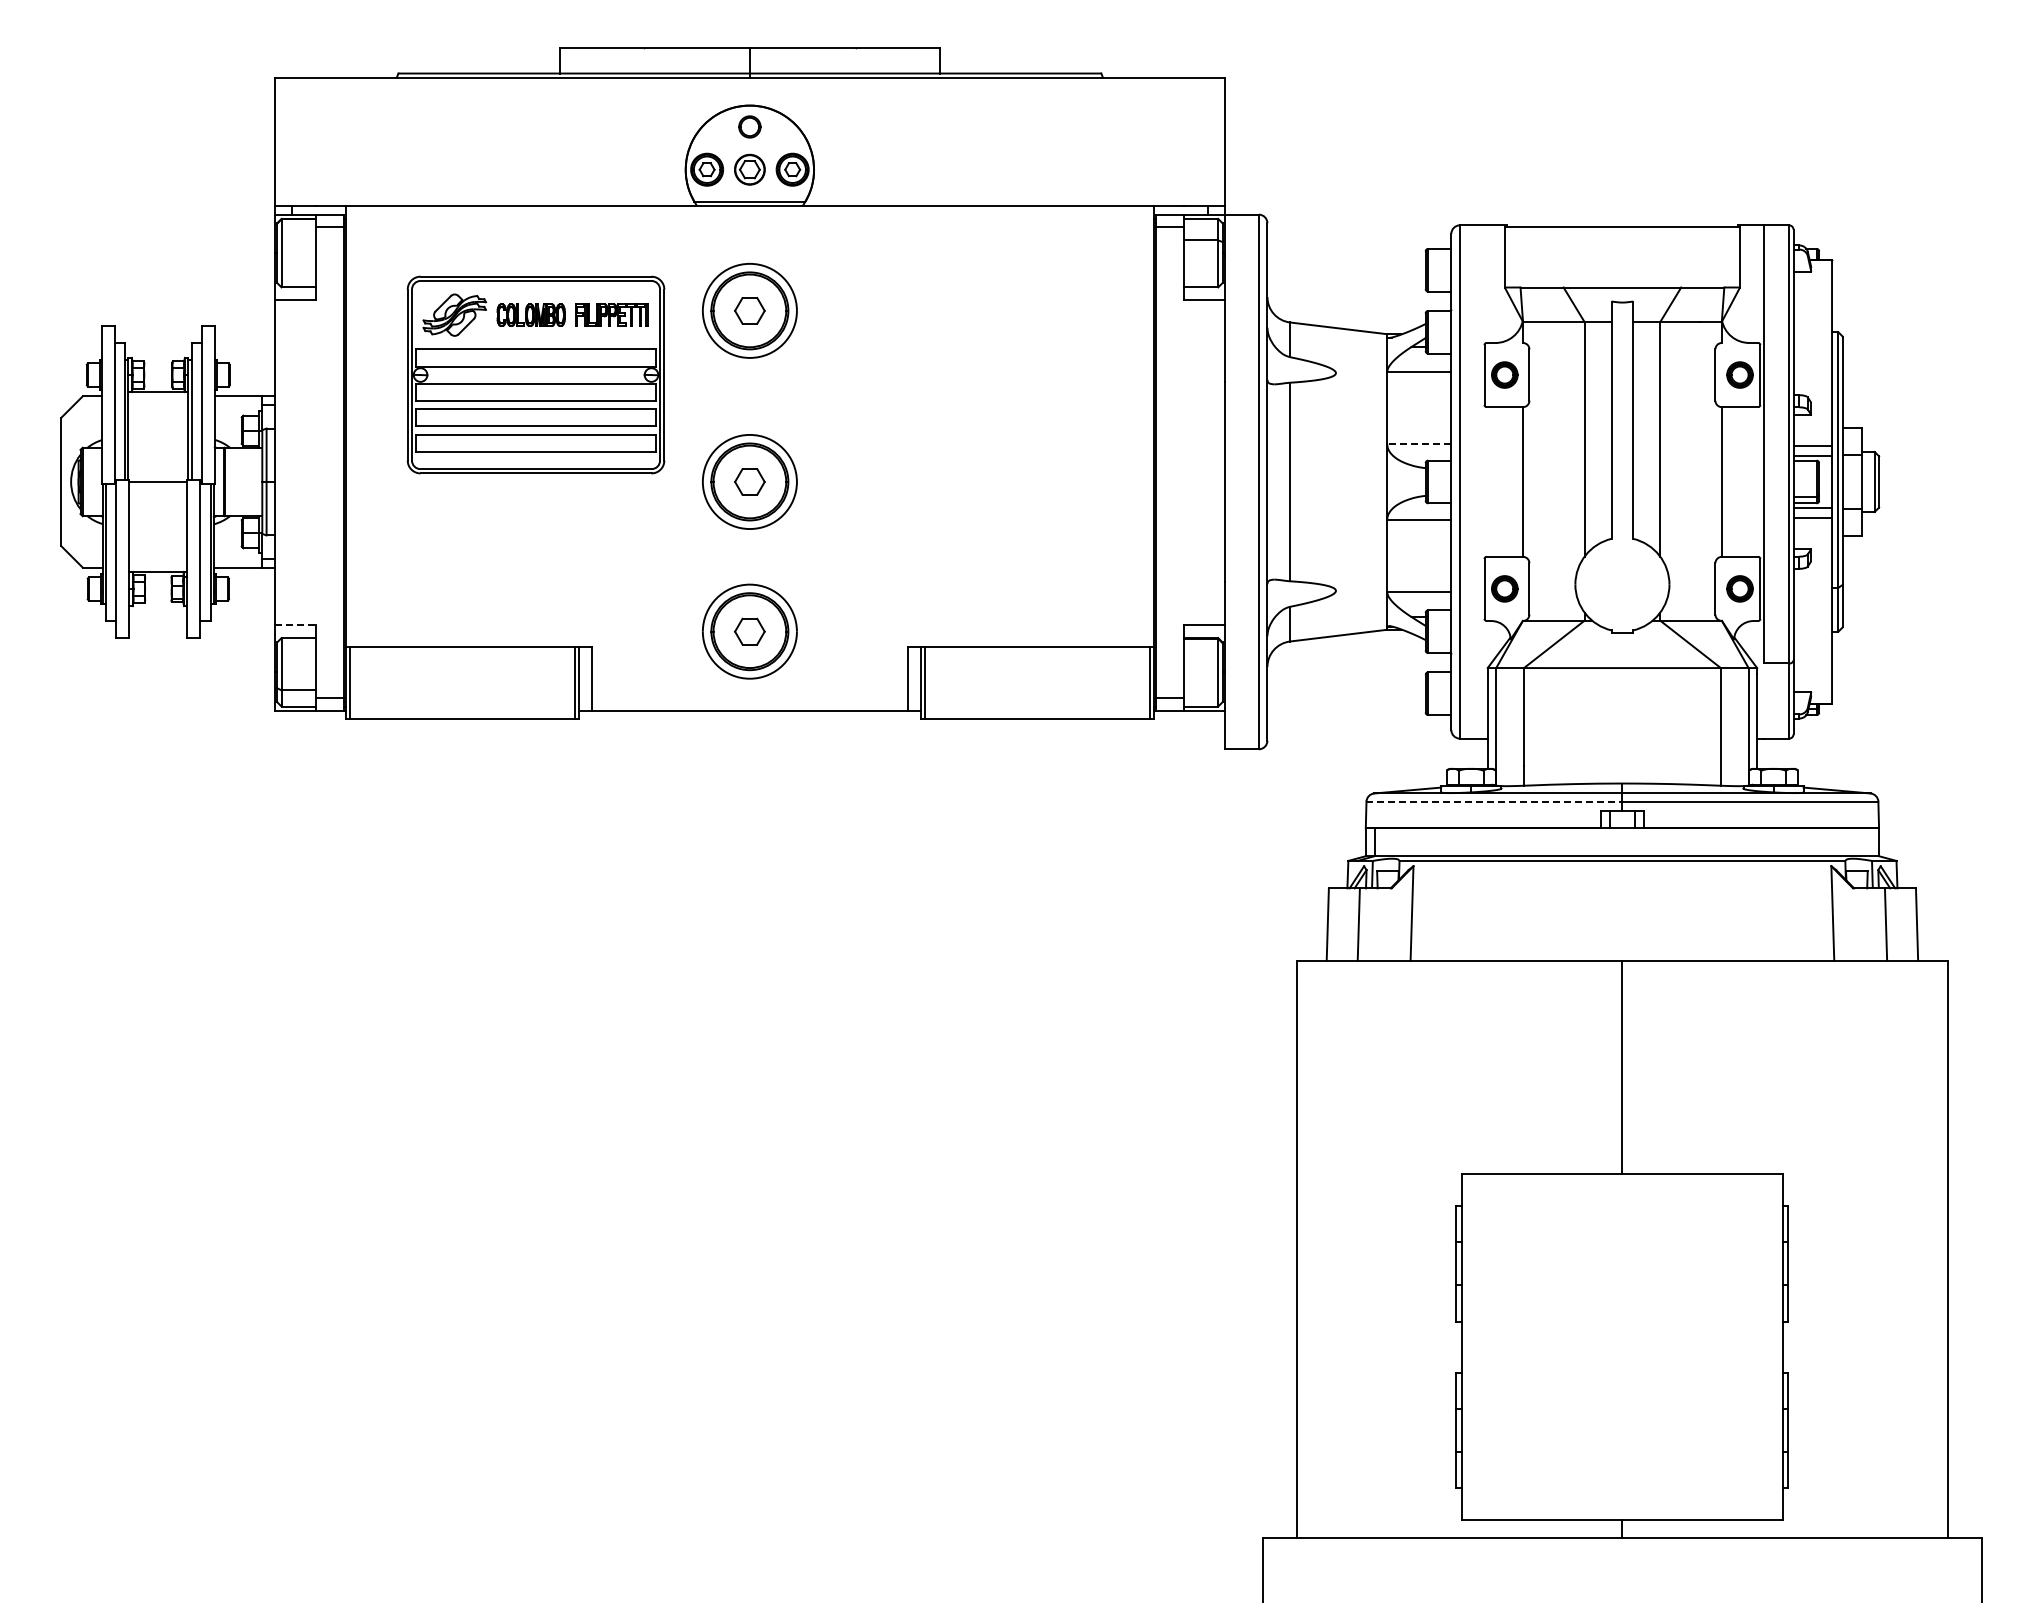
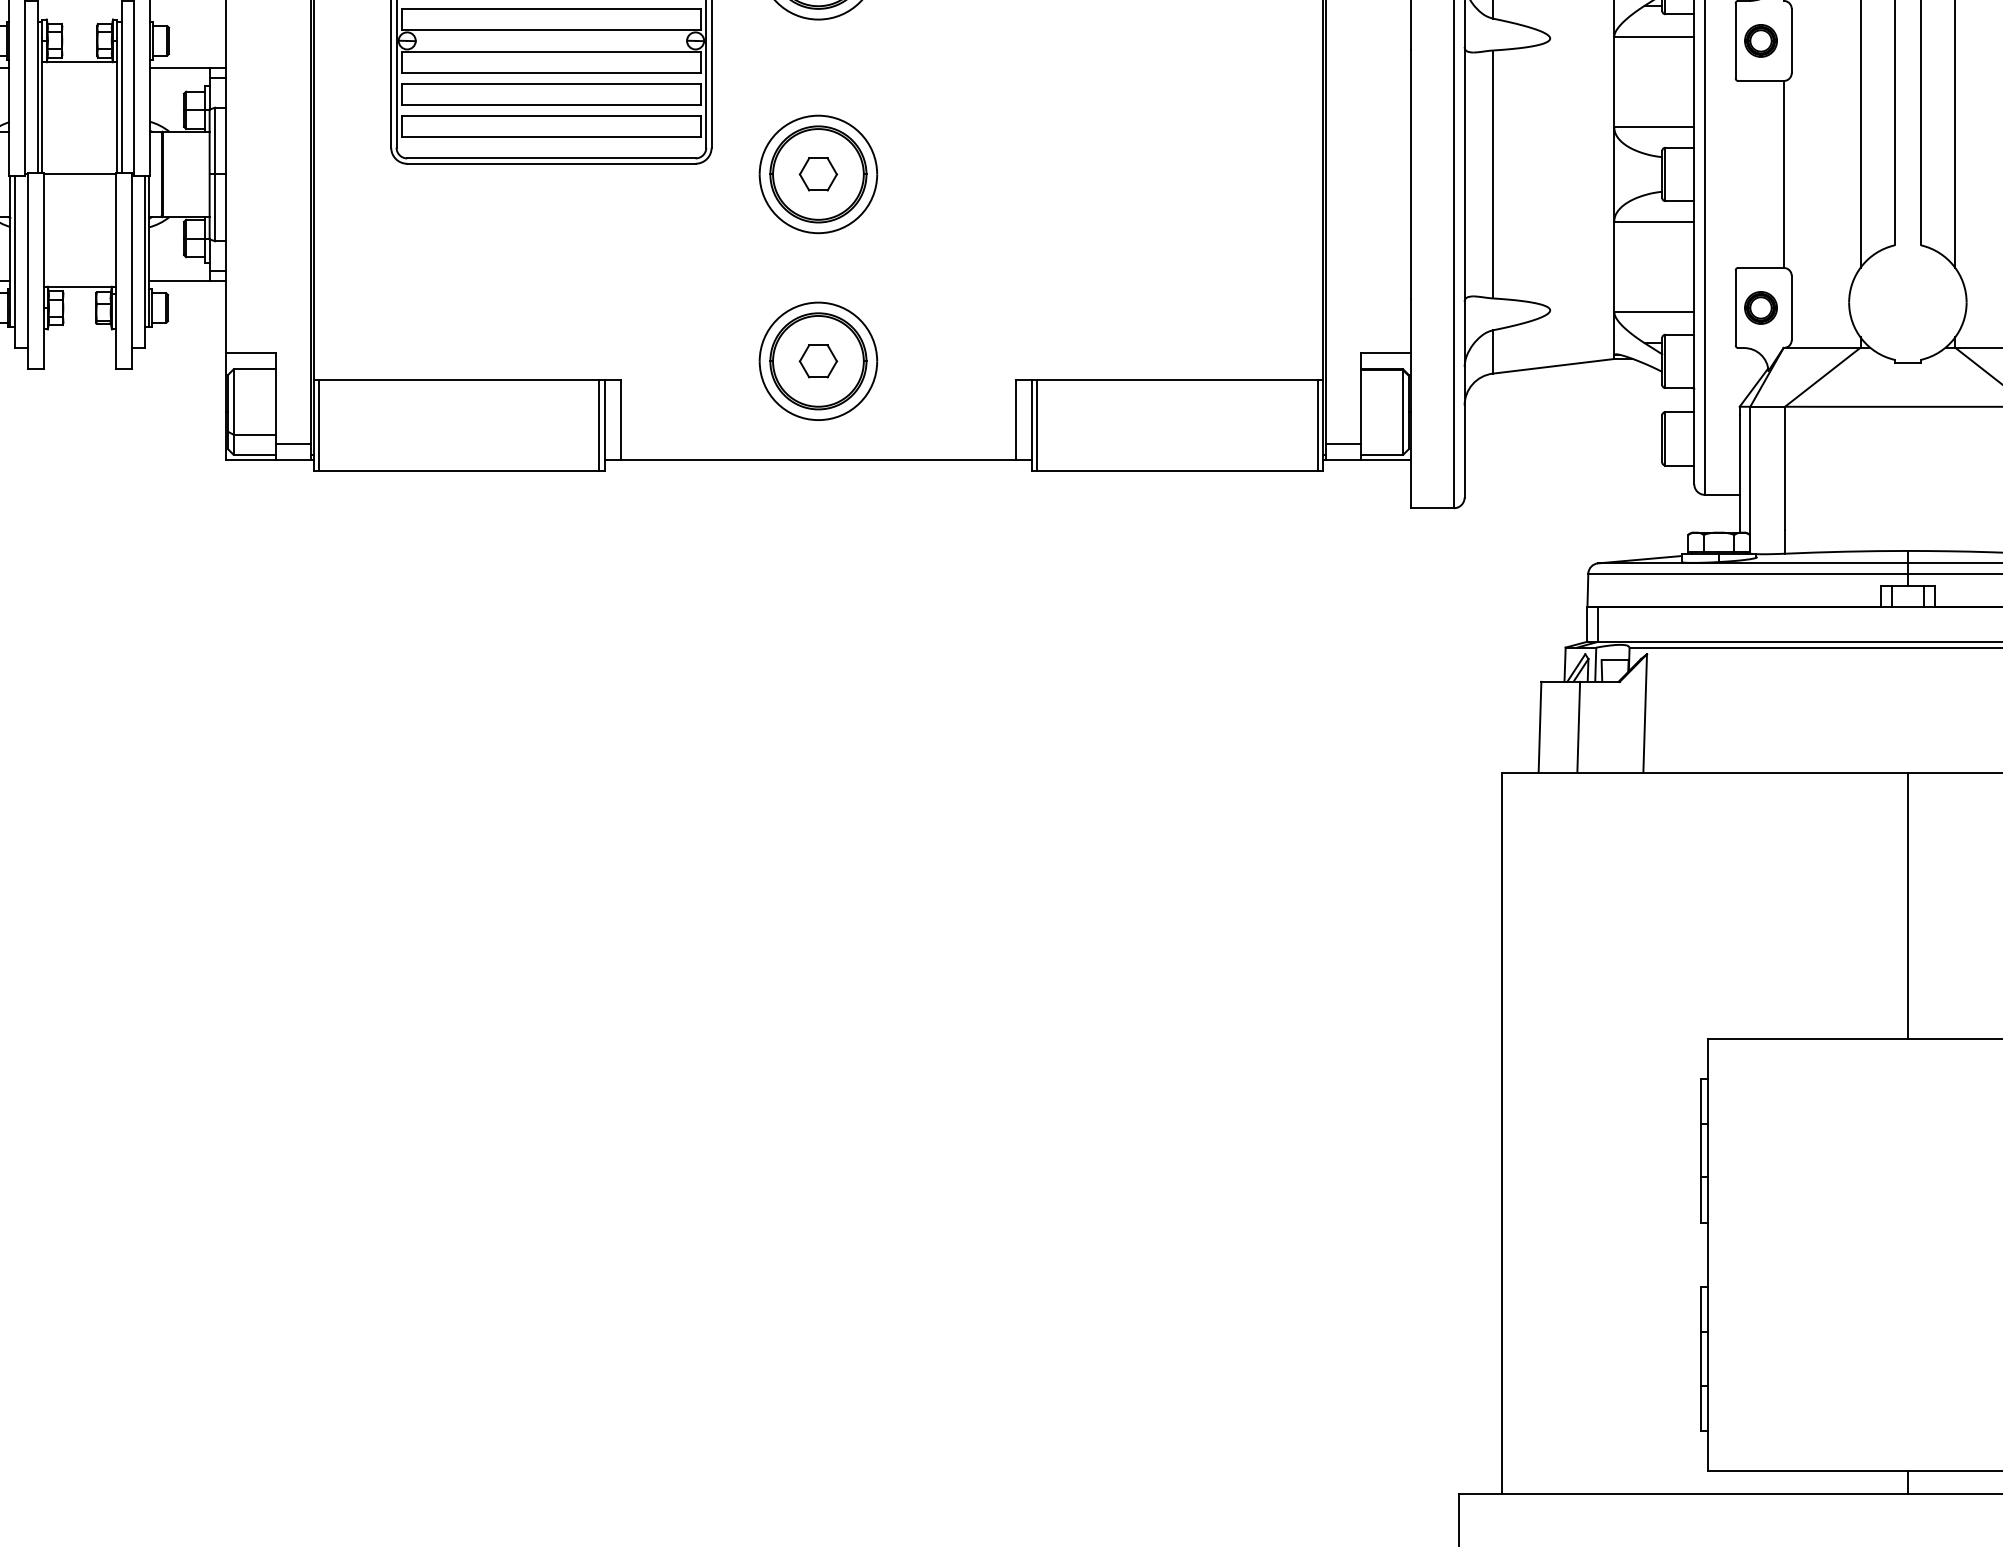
line: (1418, 443) -> (1653, 126), dashed -> solid
line: (295, 625) -> (251, 353), dashed -> solid
line: (1494, 801) -> (1748, 573), dashed -> solid

